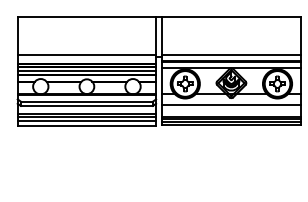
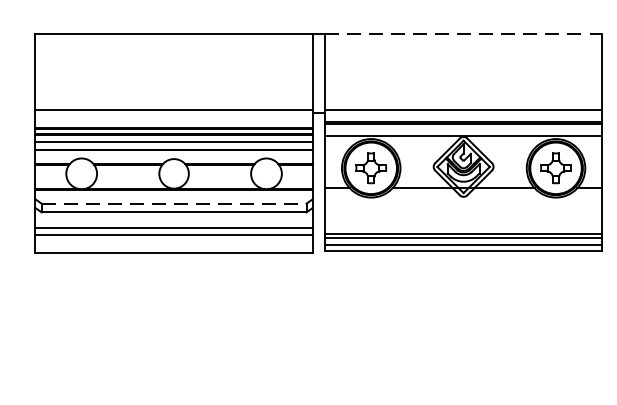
line: (231, 16) -> (463, 33), solid -> dashed
line: (87, 101) -> (175, 203), solid -> dashed
line: (231, 104) -> (463, 209), removed
line: (86, 120) -> (173, 241), removed

